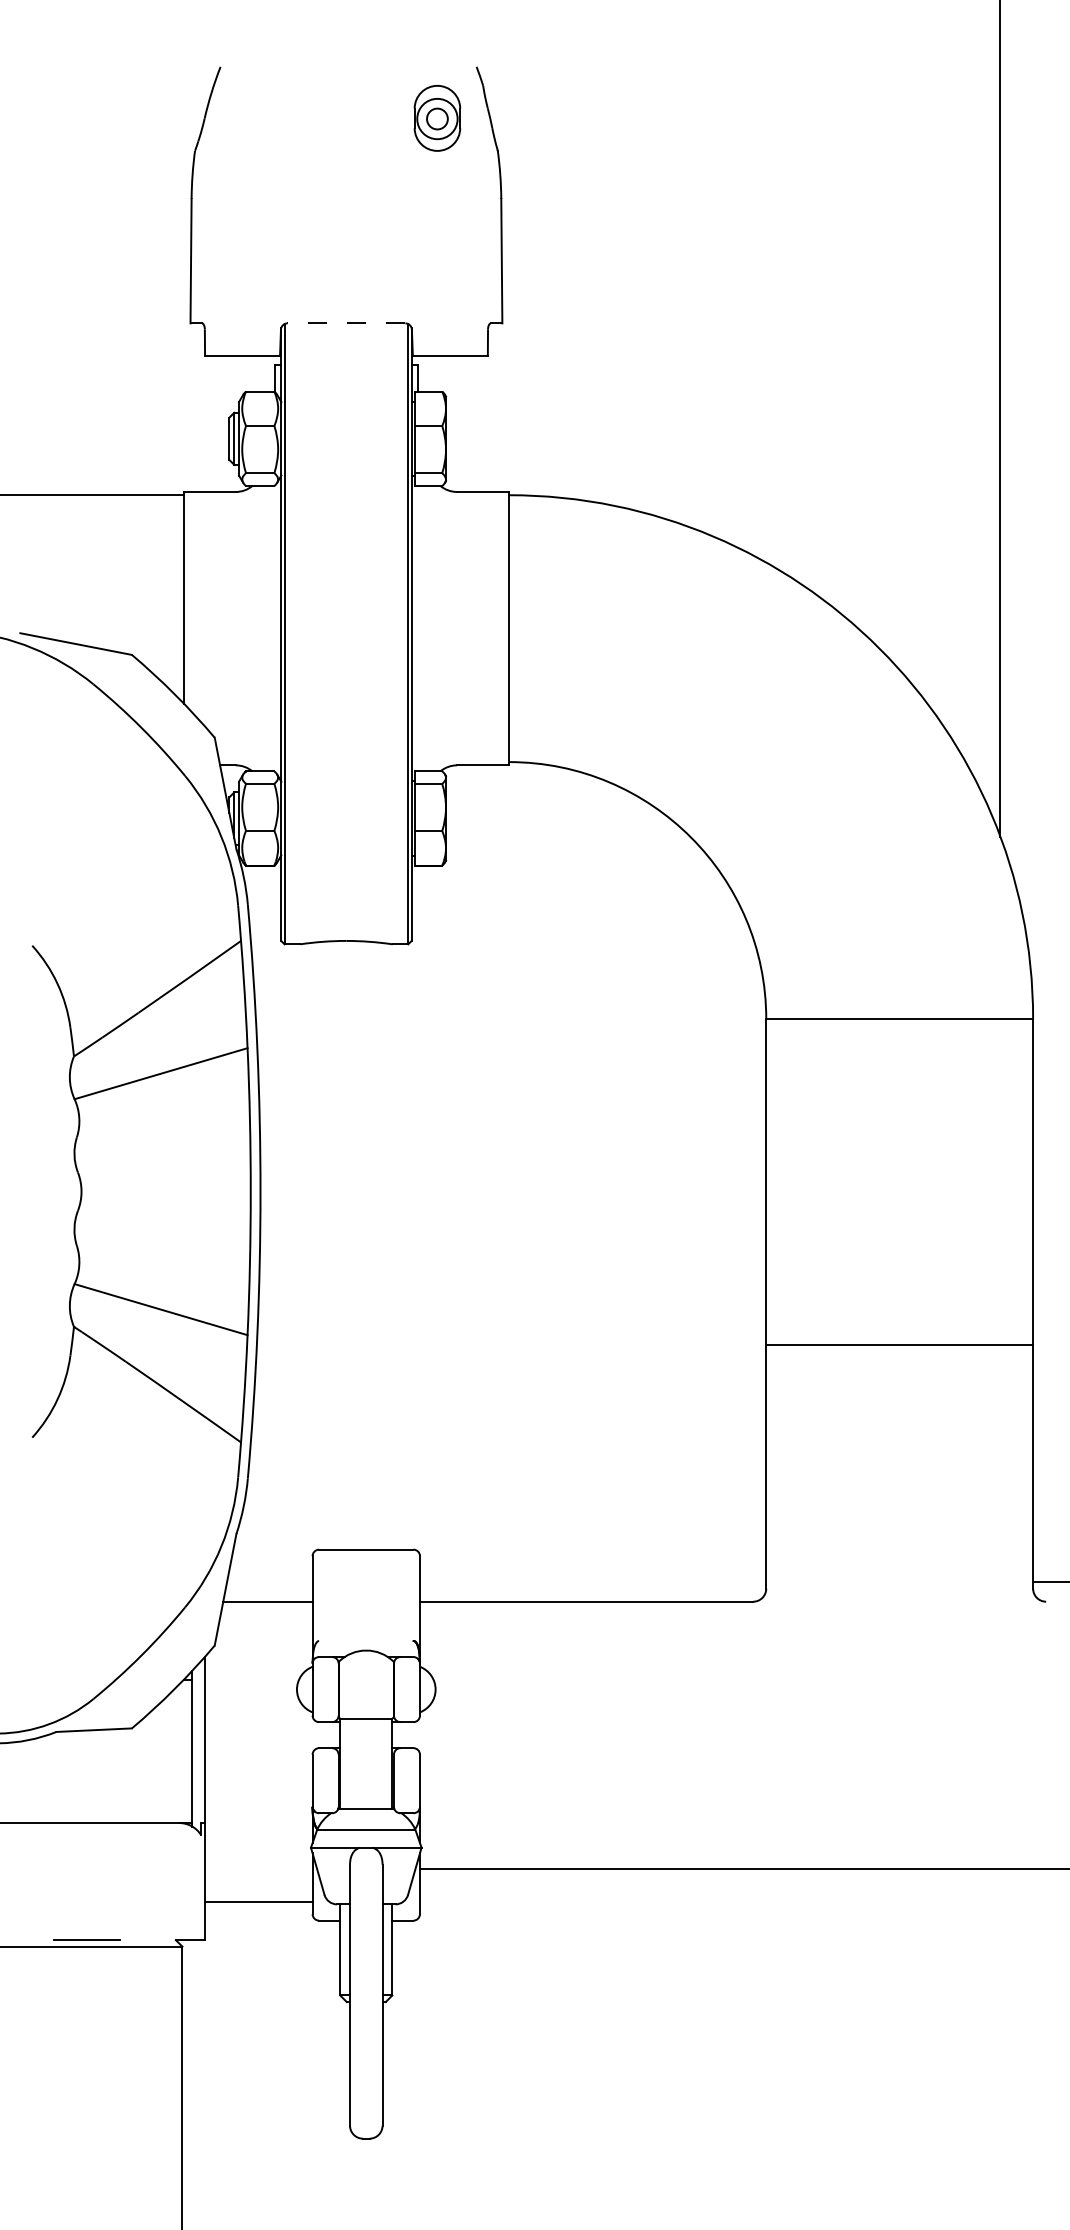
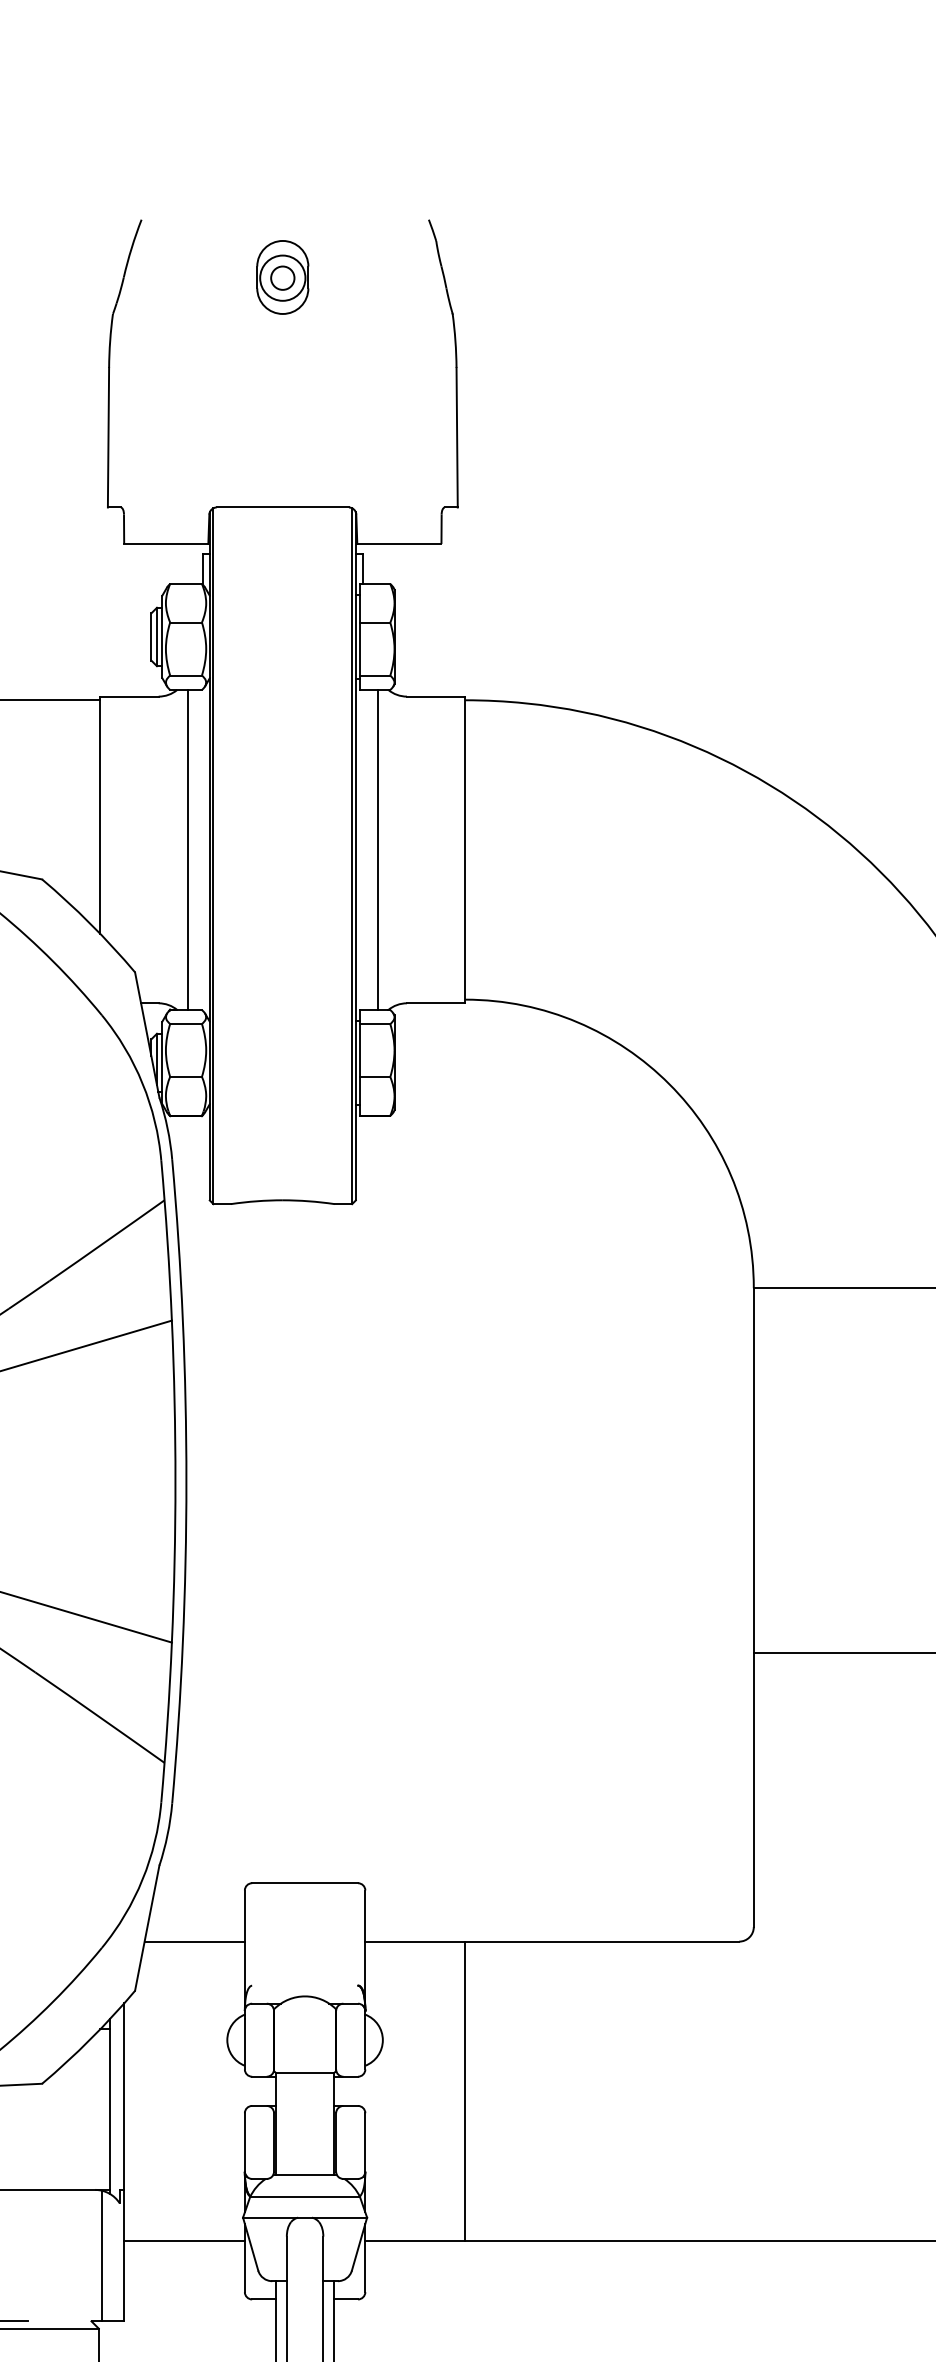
part: (437, 117) -> (282, 276), moved
line: (346, 323) -> (282, 507), dashed -> solid
line: (261, 628) -> (187, 849), added
line: (431, 628) -> (378, 849), added
line: (509, 1734) -> (465, 2090), added
line: (185, 1881) -> (102, 2255), added
line: (258, 1901) -> (184, 2240), moved

